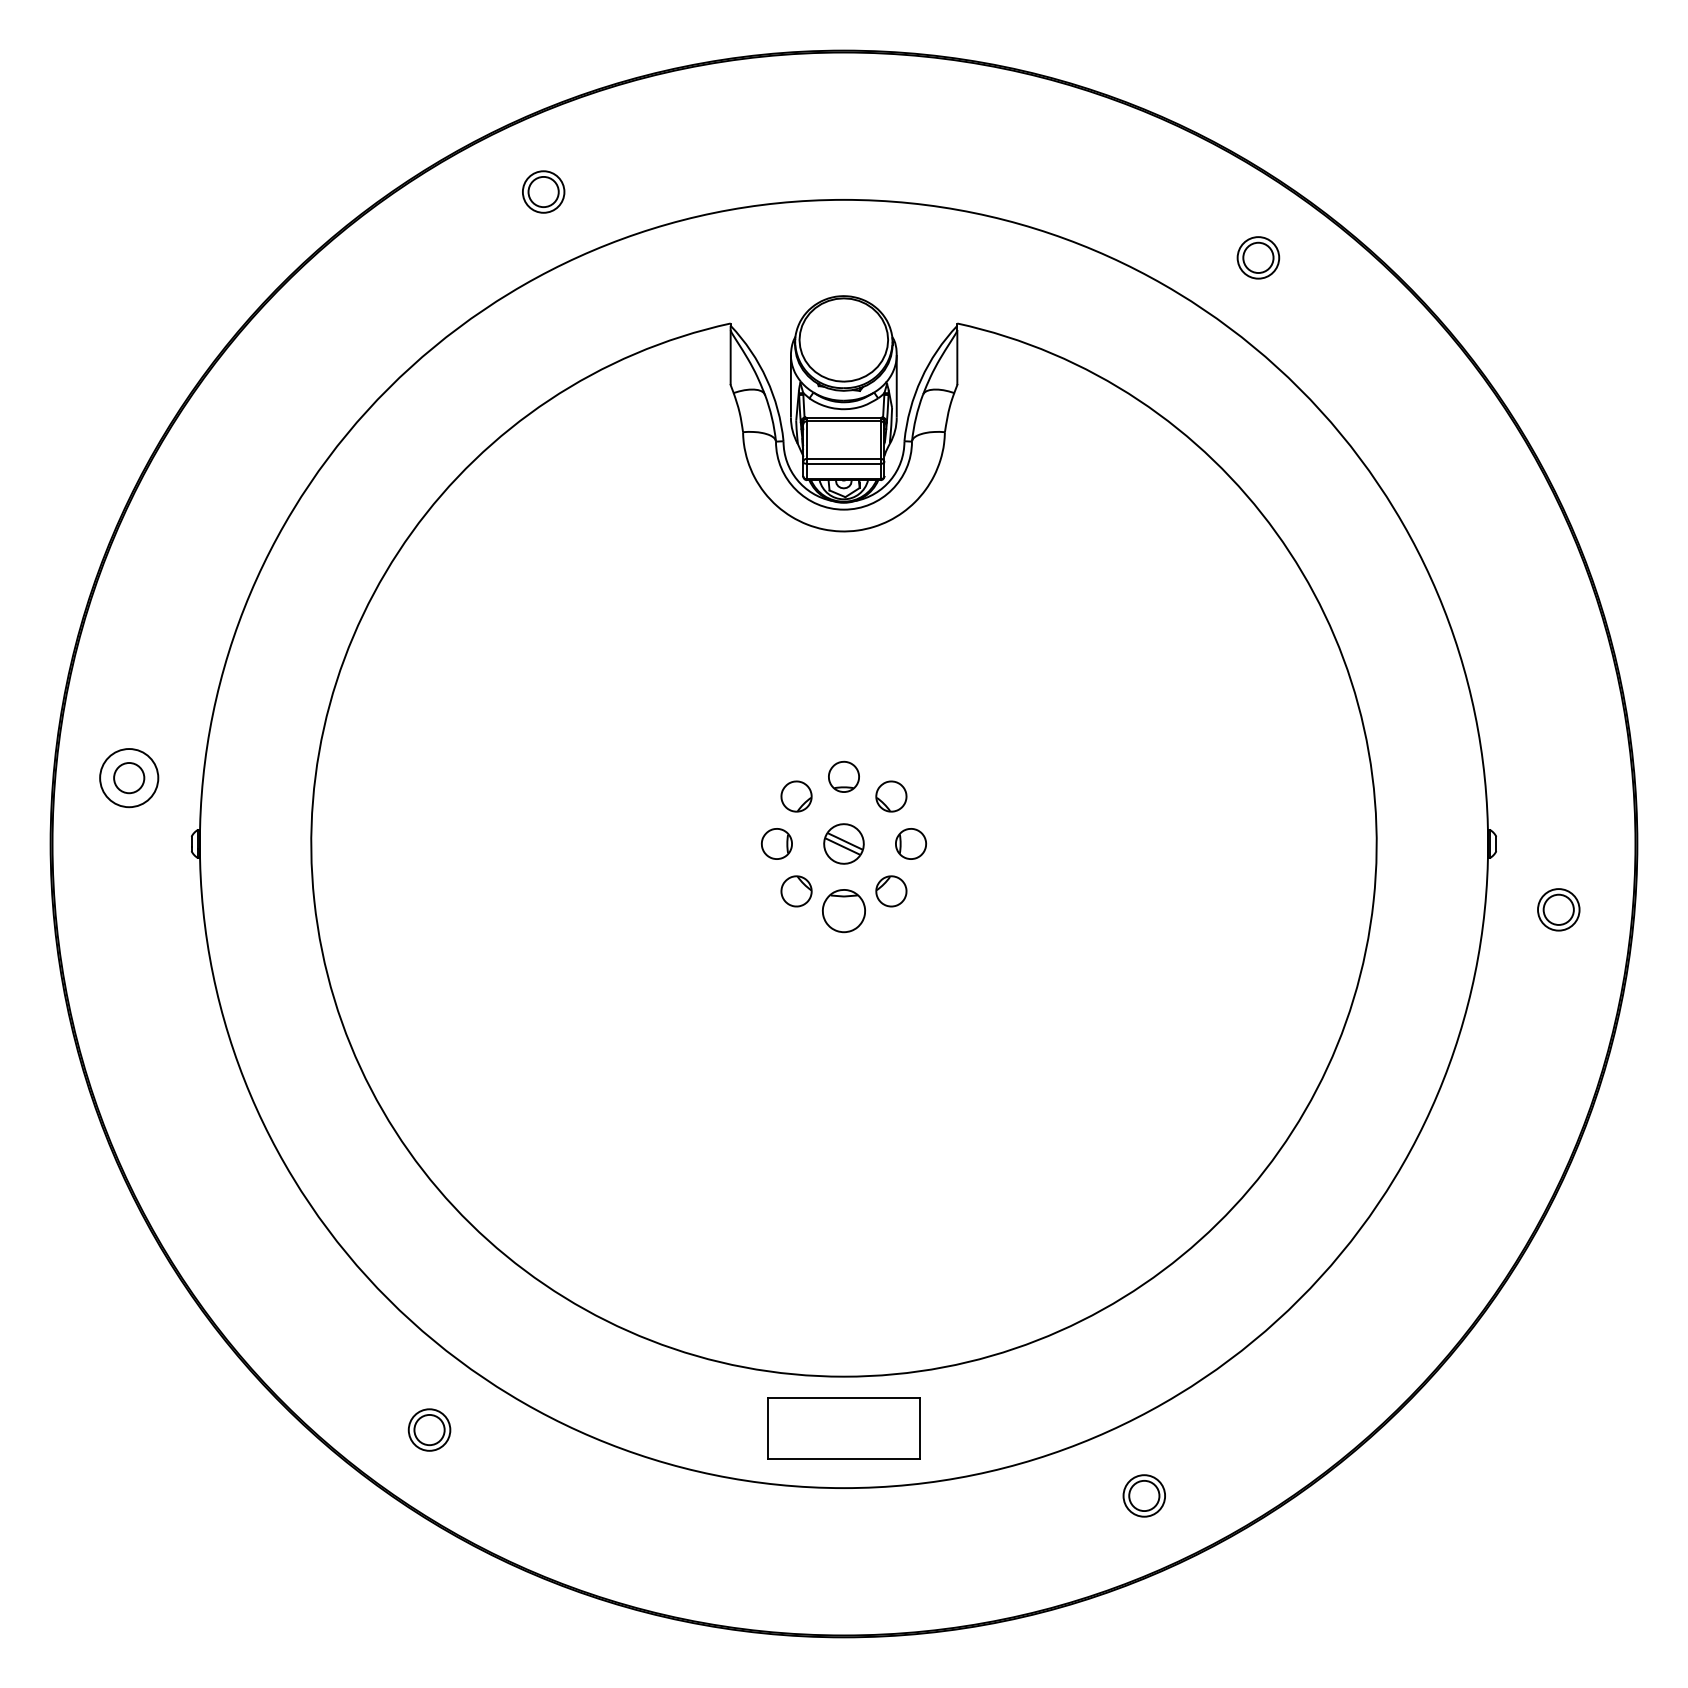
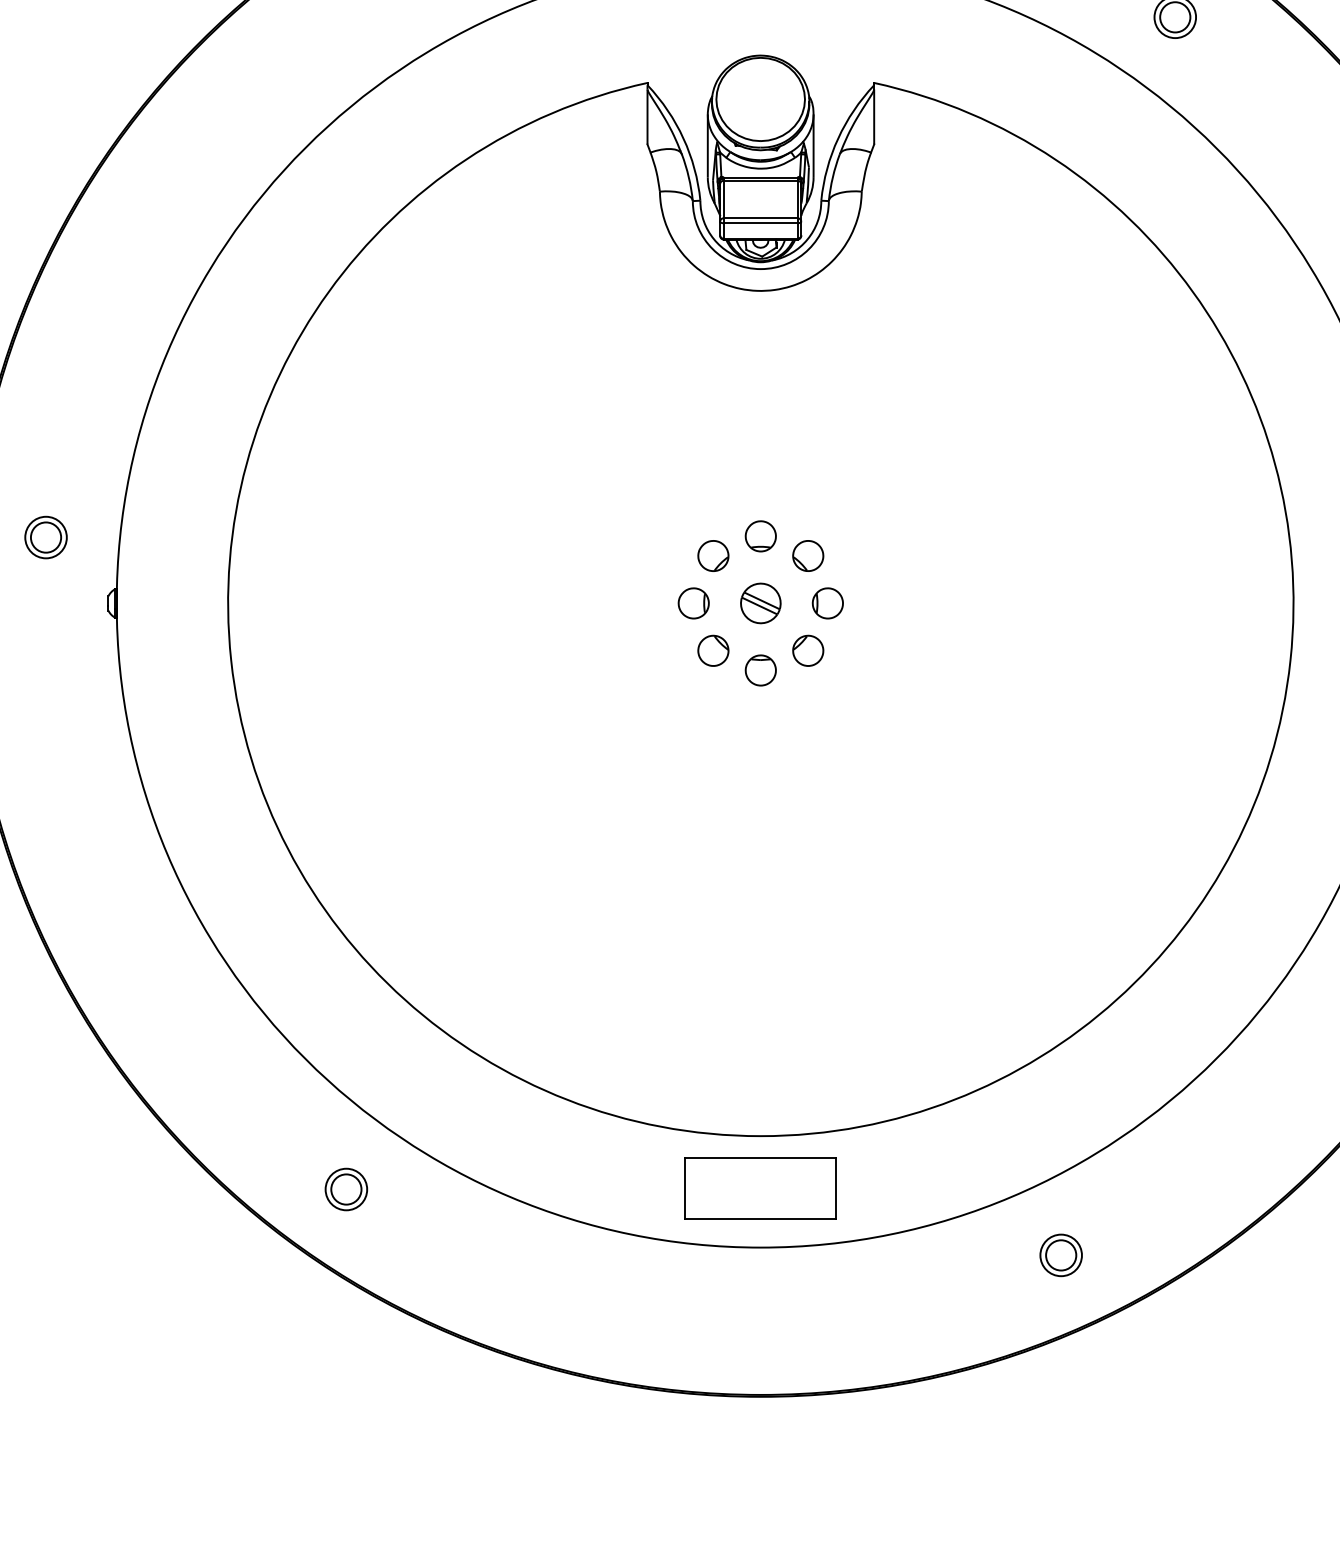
circle: (128, 777) -> (45, 536), size x0.71
part: (843, 910) -> (760, 669), size x0.71

